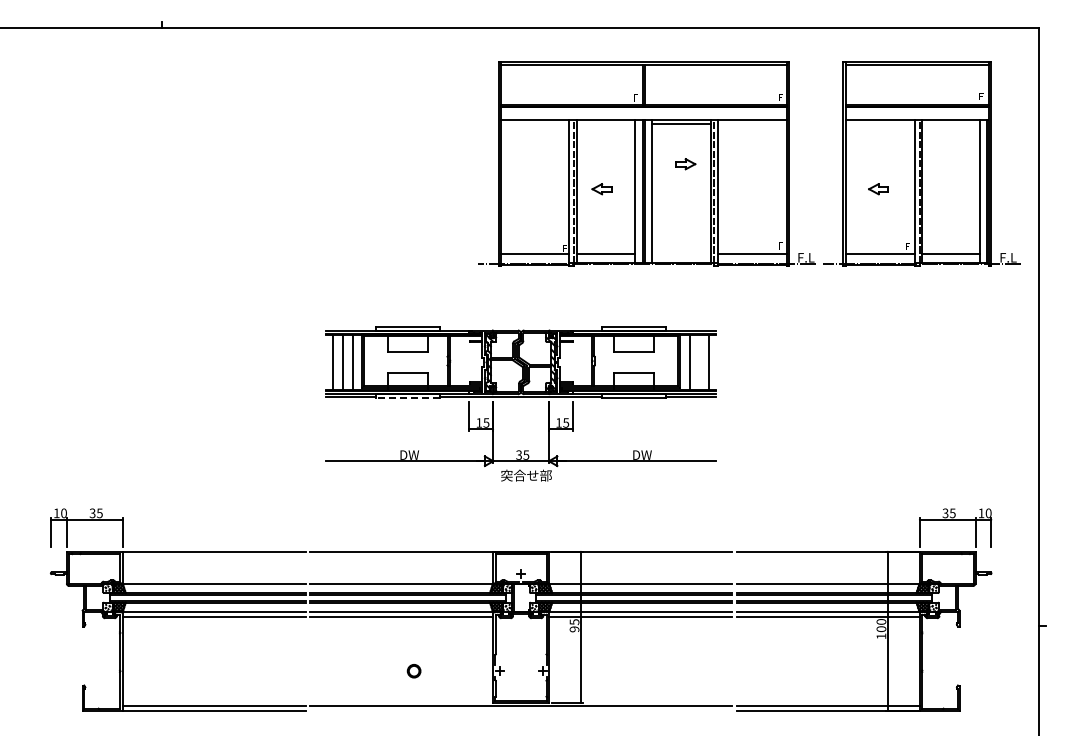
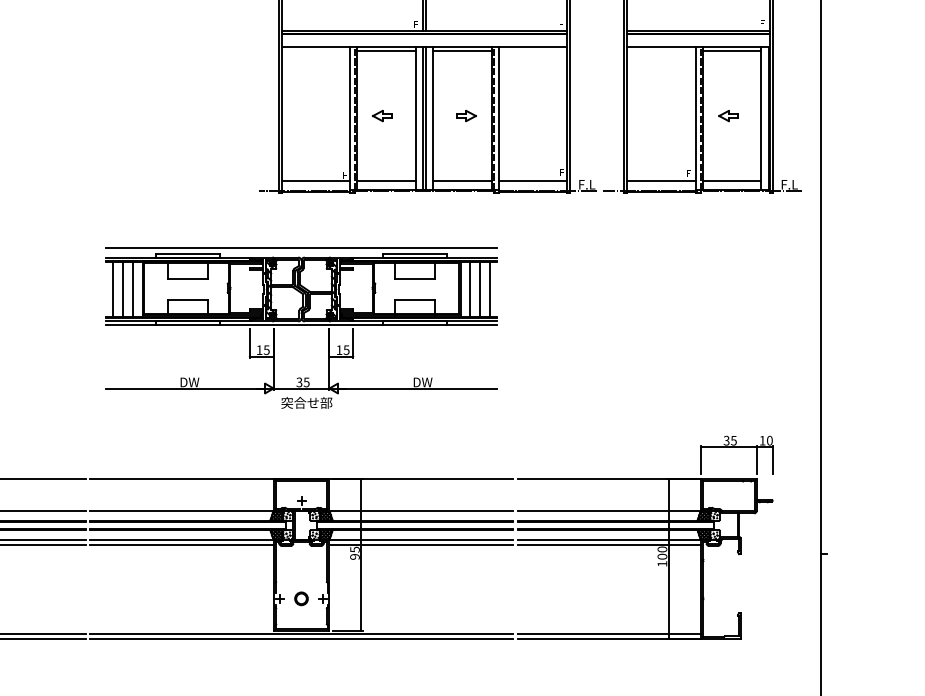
line: (605, 124) -> (386, 51), added
line: (951, 124) -> (732, 51), added
part: (685, 164) -> (466, 116), moved
part: (878, 189) -> (728, 116), moved
line: (681, 254) -> (462, 181), added
line: (520, 320) -> (300, 247), added
line: (699, 362) -> (480, 289), added
line: (407, 398) -> (187, 325), dashed -> solid
part: (413, 671) -> (300, 599), moved
line: (520, 711) -> (300, 639), added

